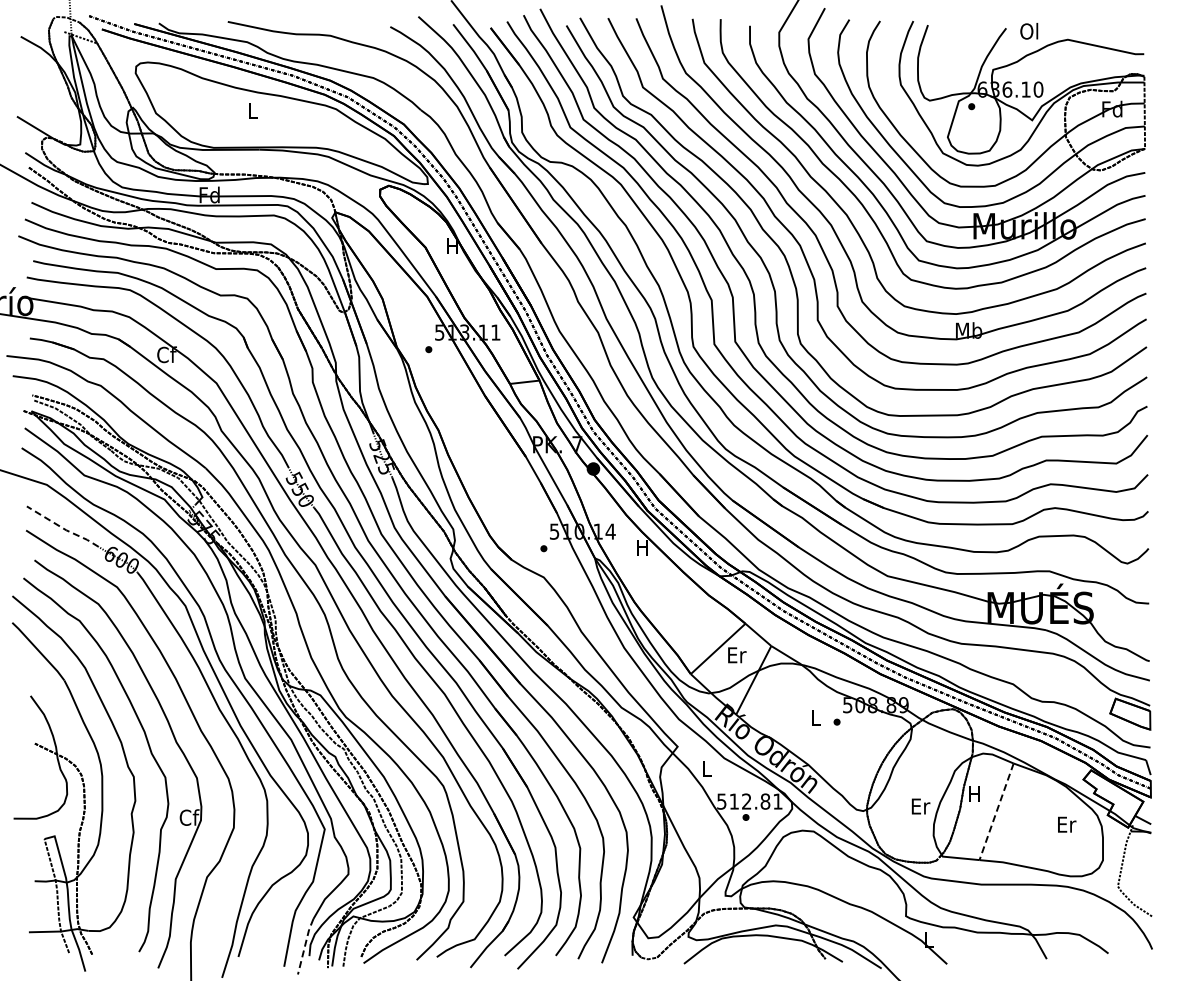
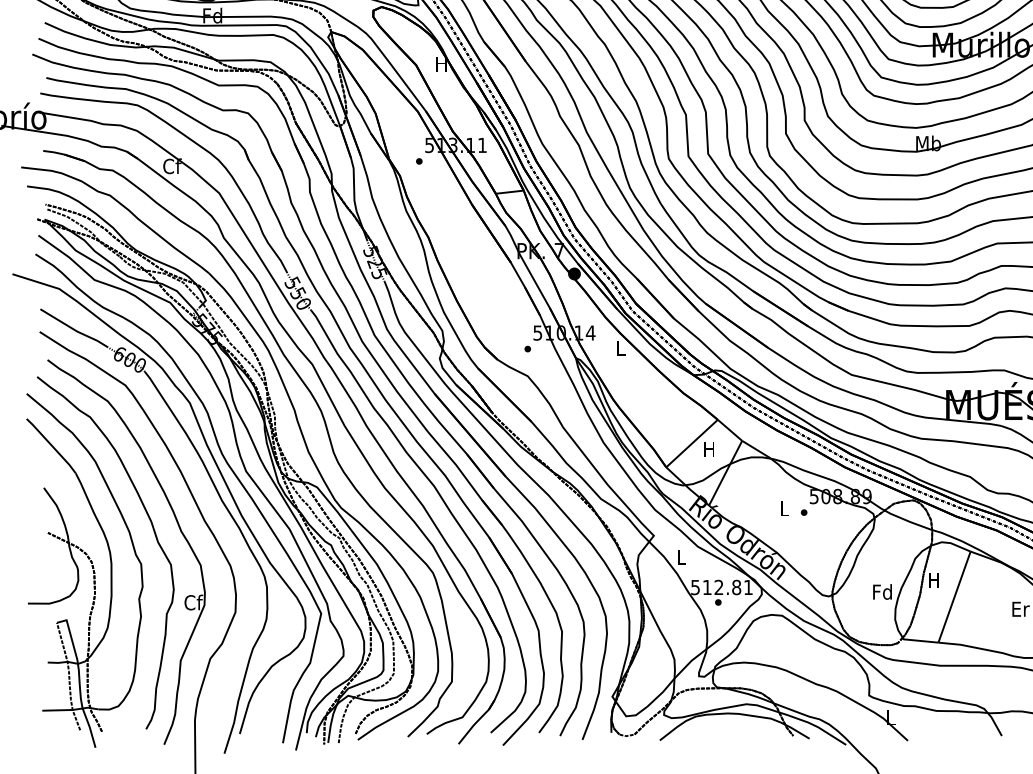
line: (62, 528) -> (73, 330), dashed -> solid
text: (642, 547) -> (620, 347), H -> L
text: (737, 655) -> (710, 449), Er -> H
text: (920, 806) -> (882, 592), Er -> Fd
line: (996, 812) -> (954, 597), dashed -> solid
line: (305, 945) -> (303, 723), dashed -> solid

